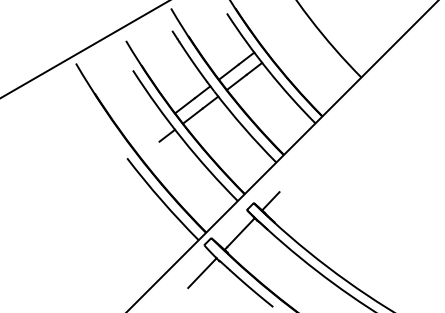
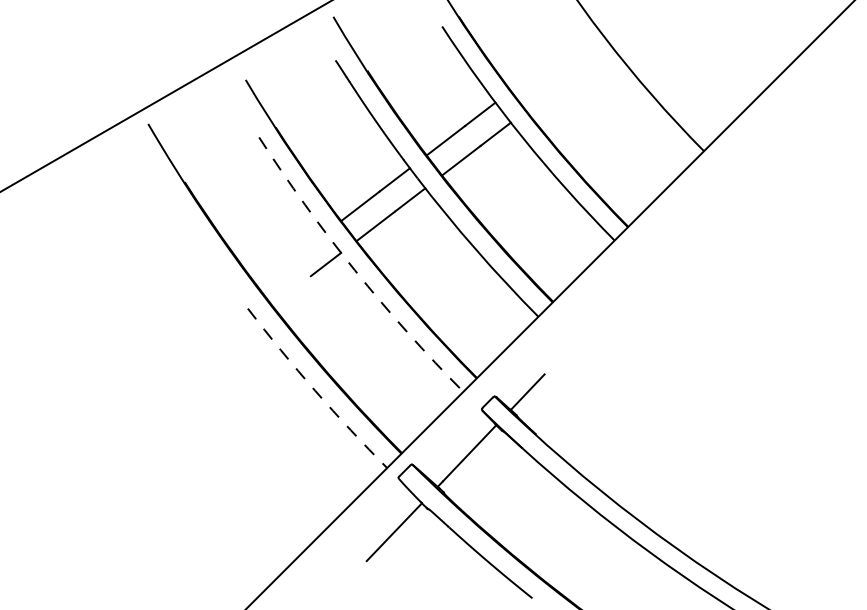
arc: (182, 138) -> (355, 269), solid -> dashed
arc: (161, 200) -> (314, 390), solid -> dashed

